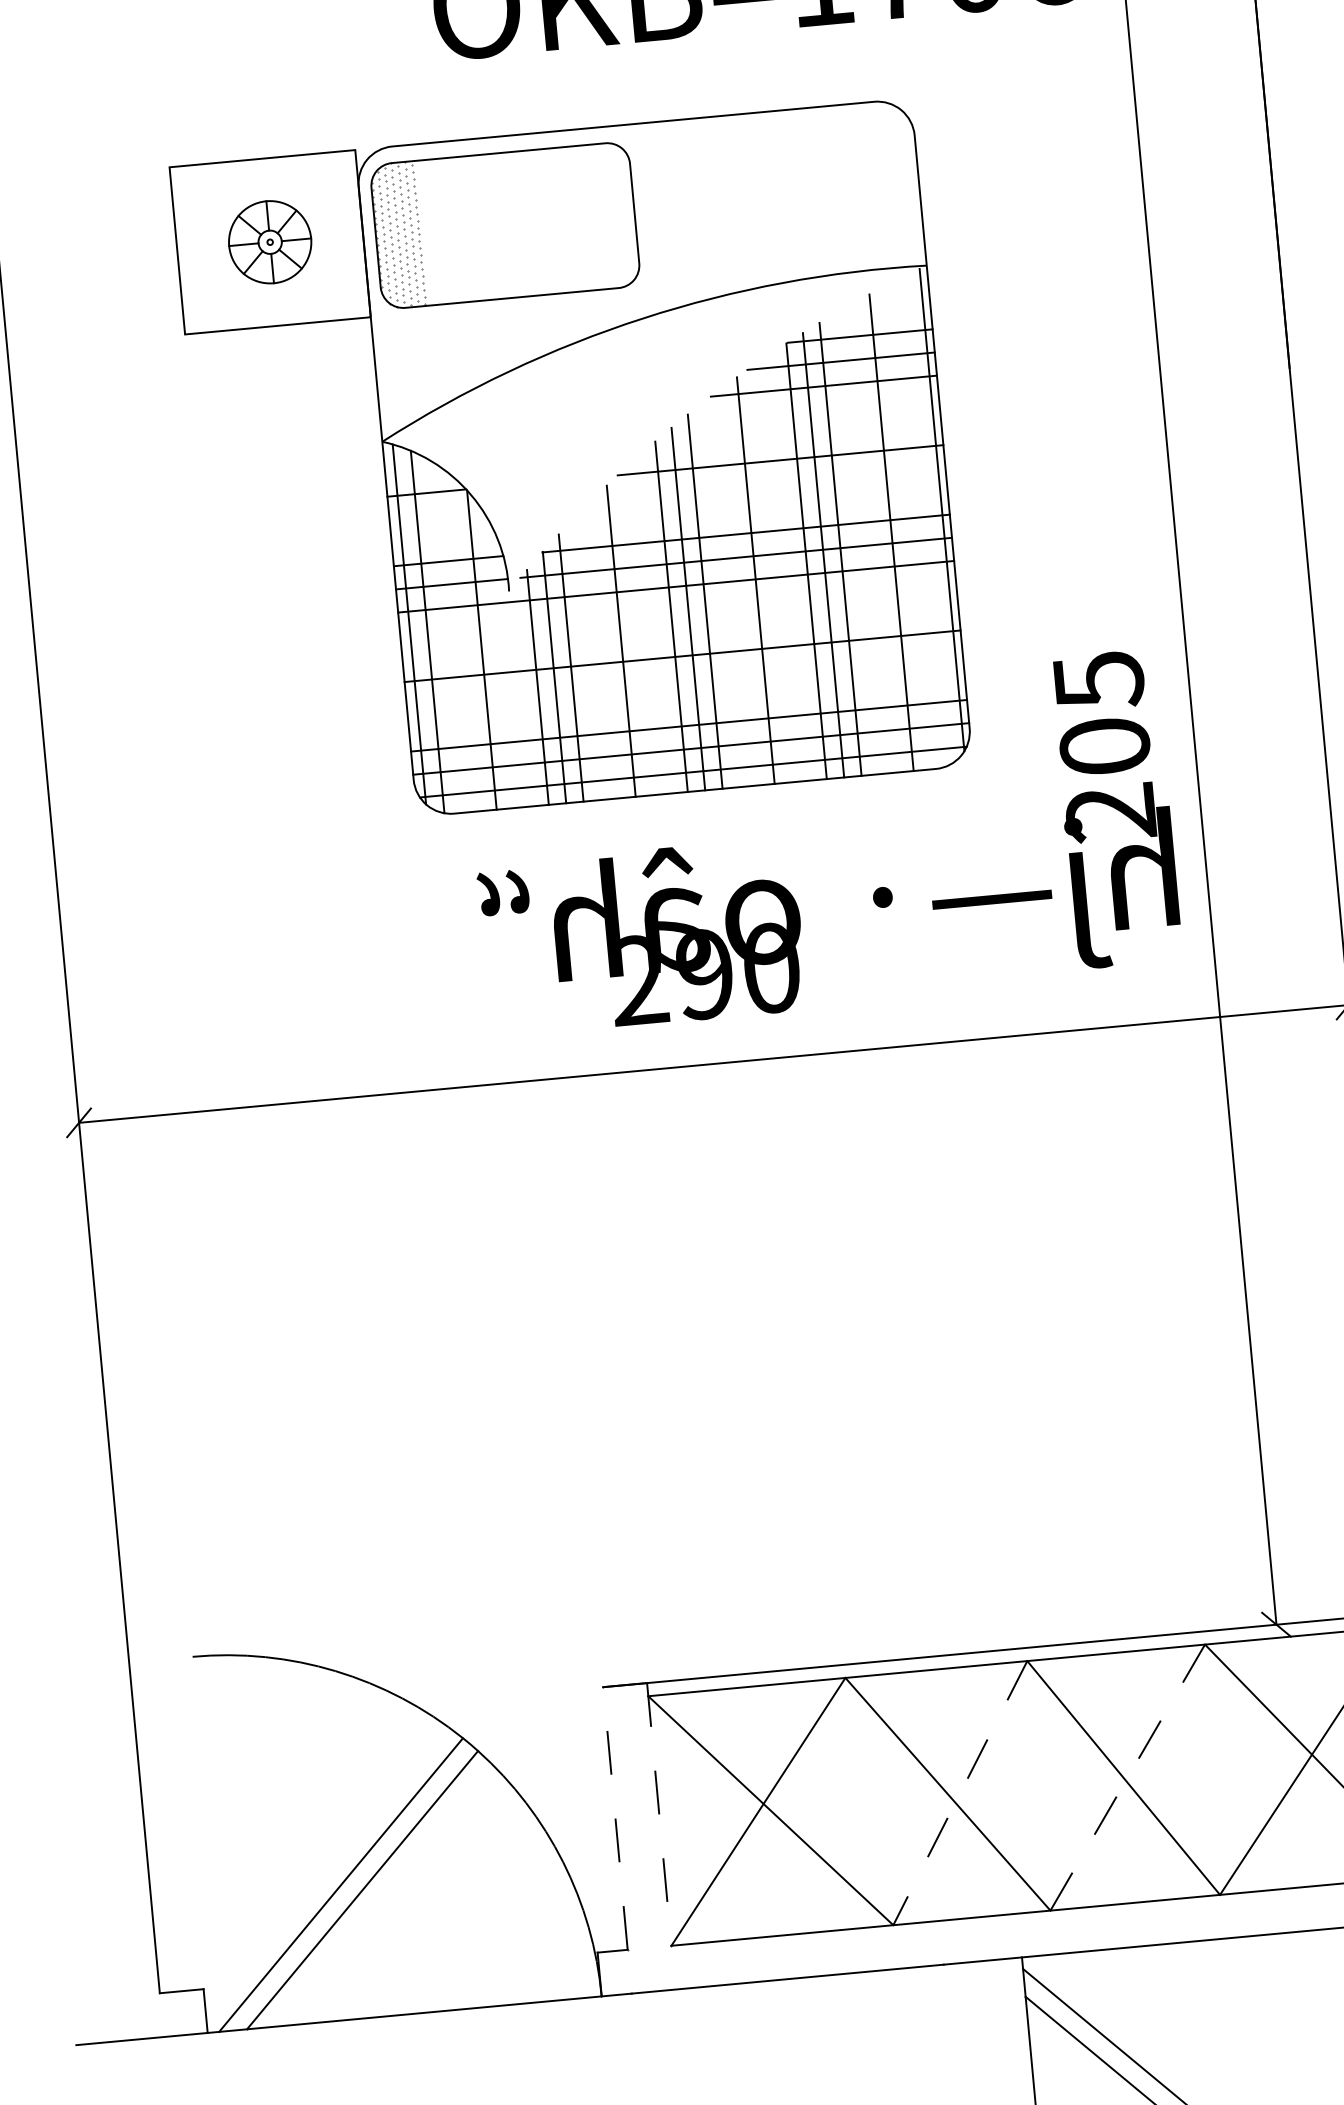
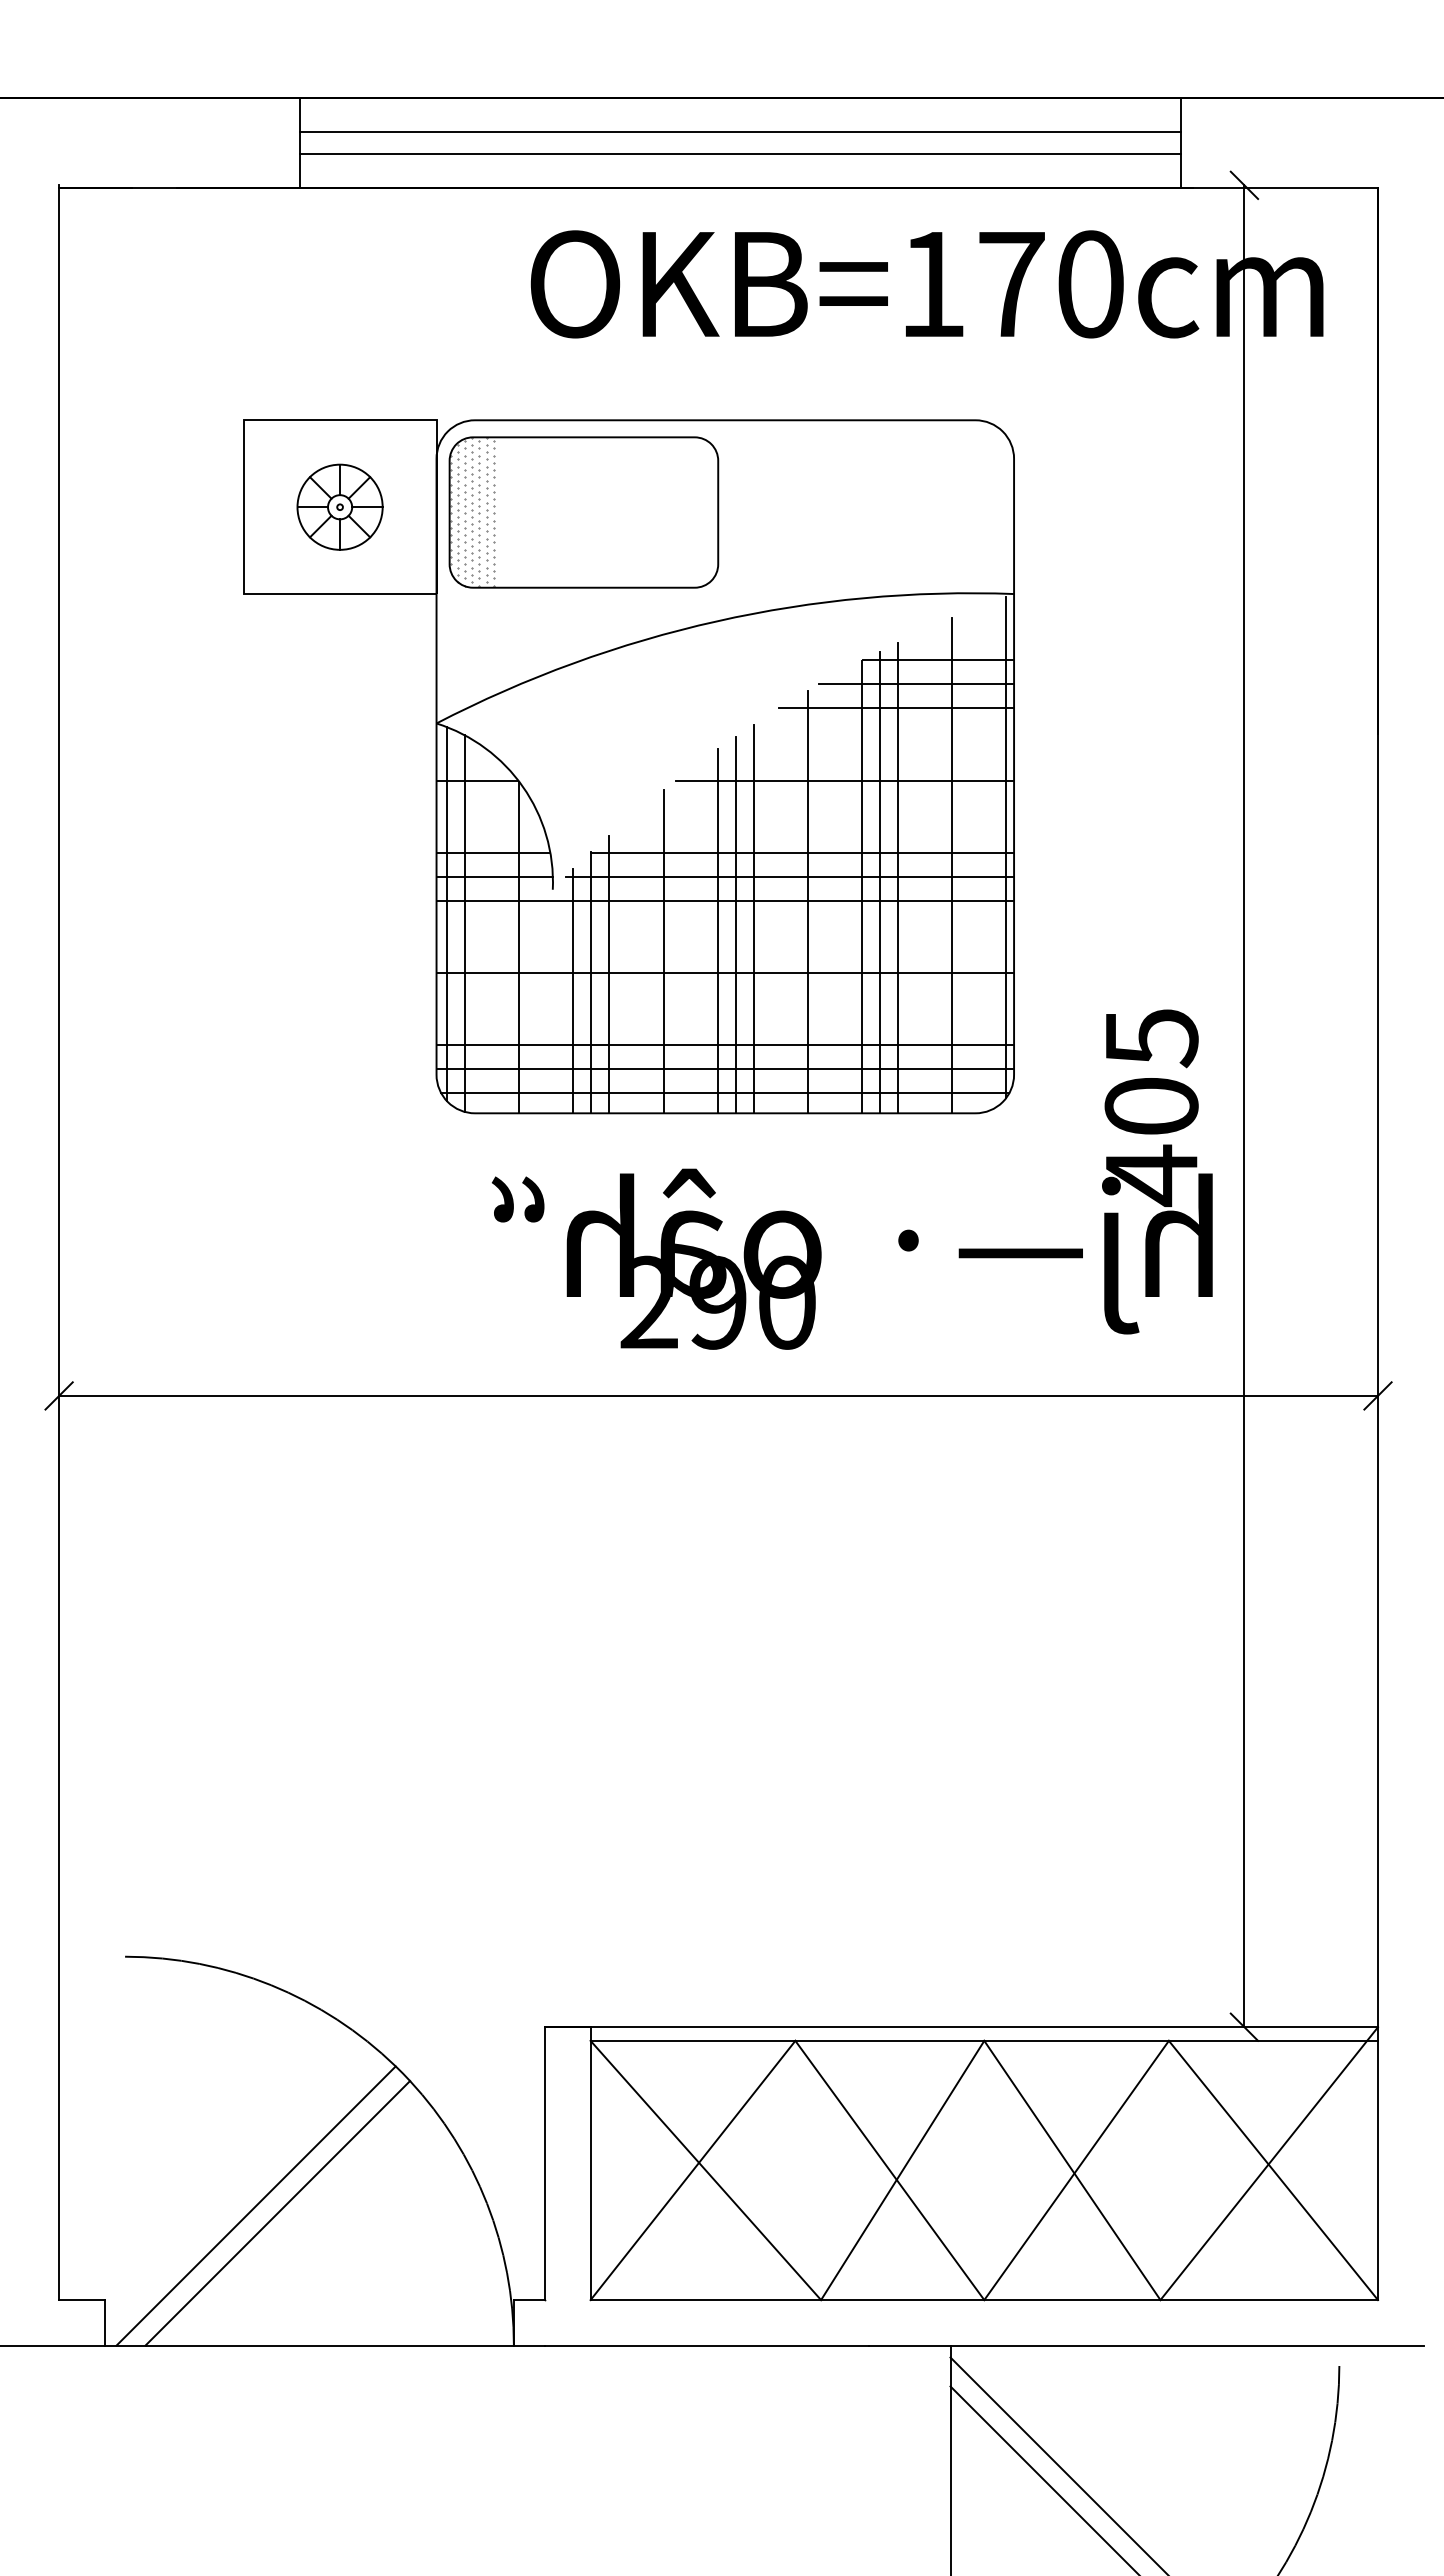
text: (1110, 813) -> (1150, 1175), 205 -> 405
line: (1127, 1777) -> (1076, 2170), dashed -> solid
line: (960, 1793) -> (902, 2170), dashed -> solid
line: (659, 1815) -> (590, 2164), dashed -> solid
line: (615, 1818) -> (545, 2163), dashed -> solid

